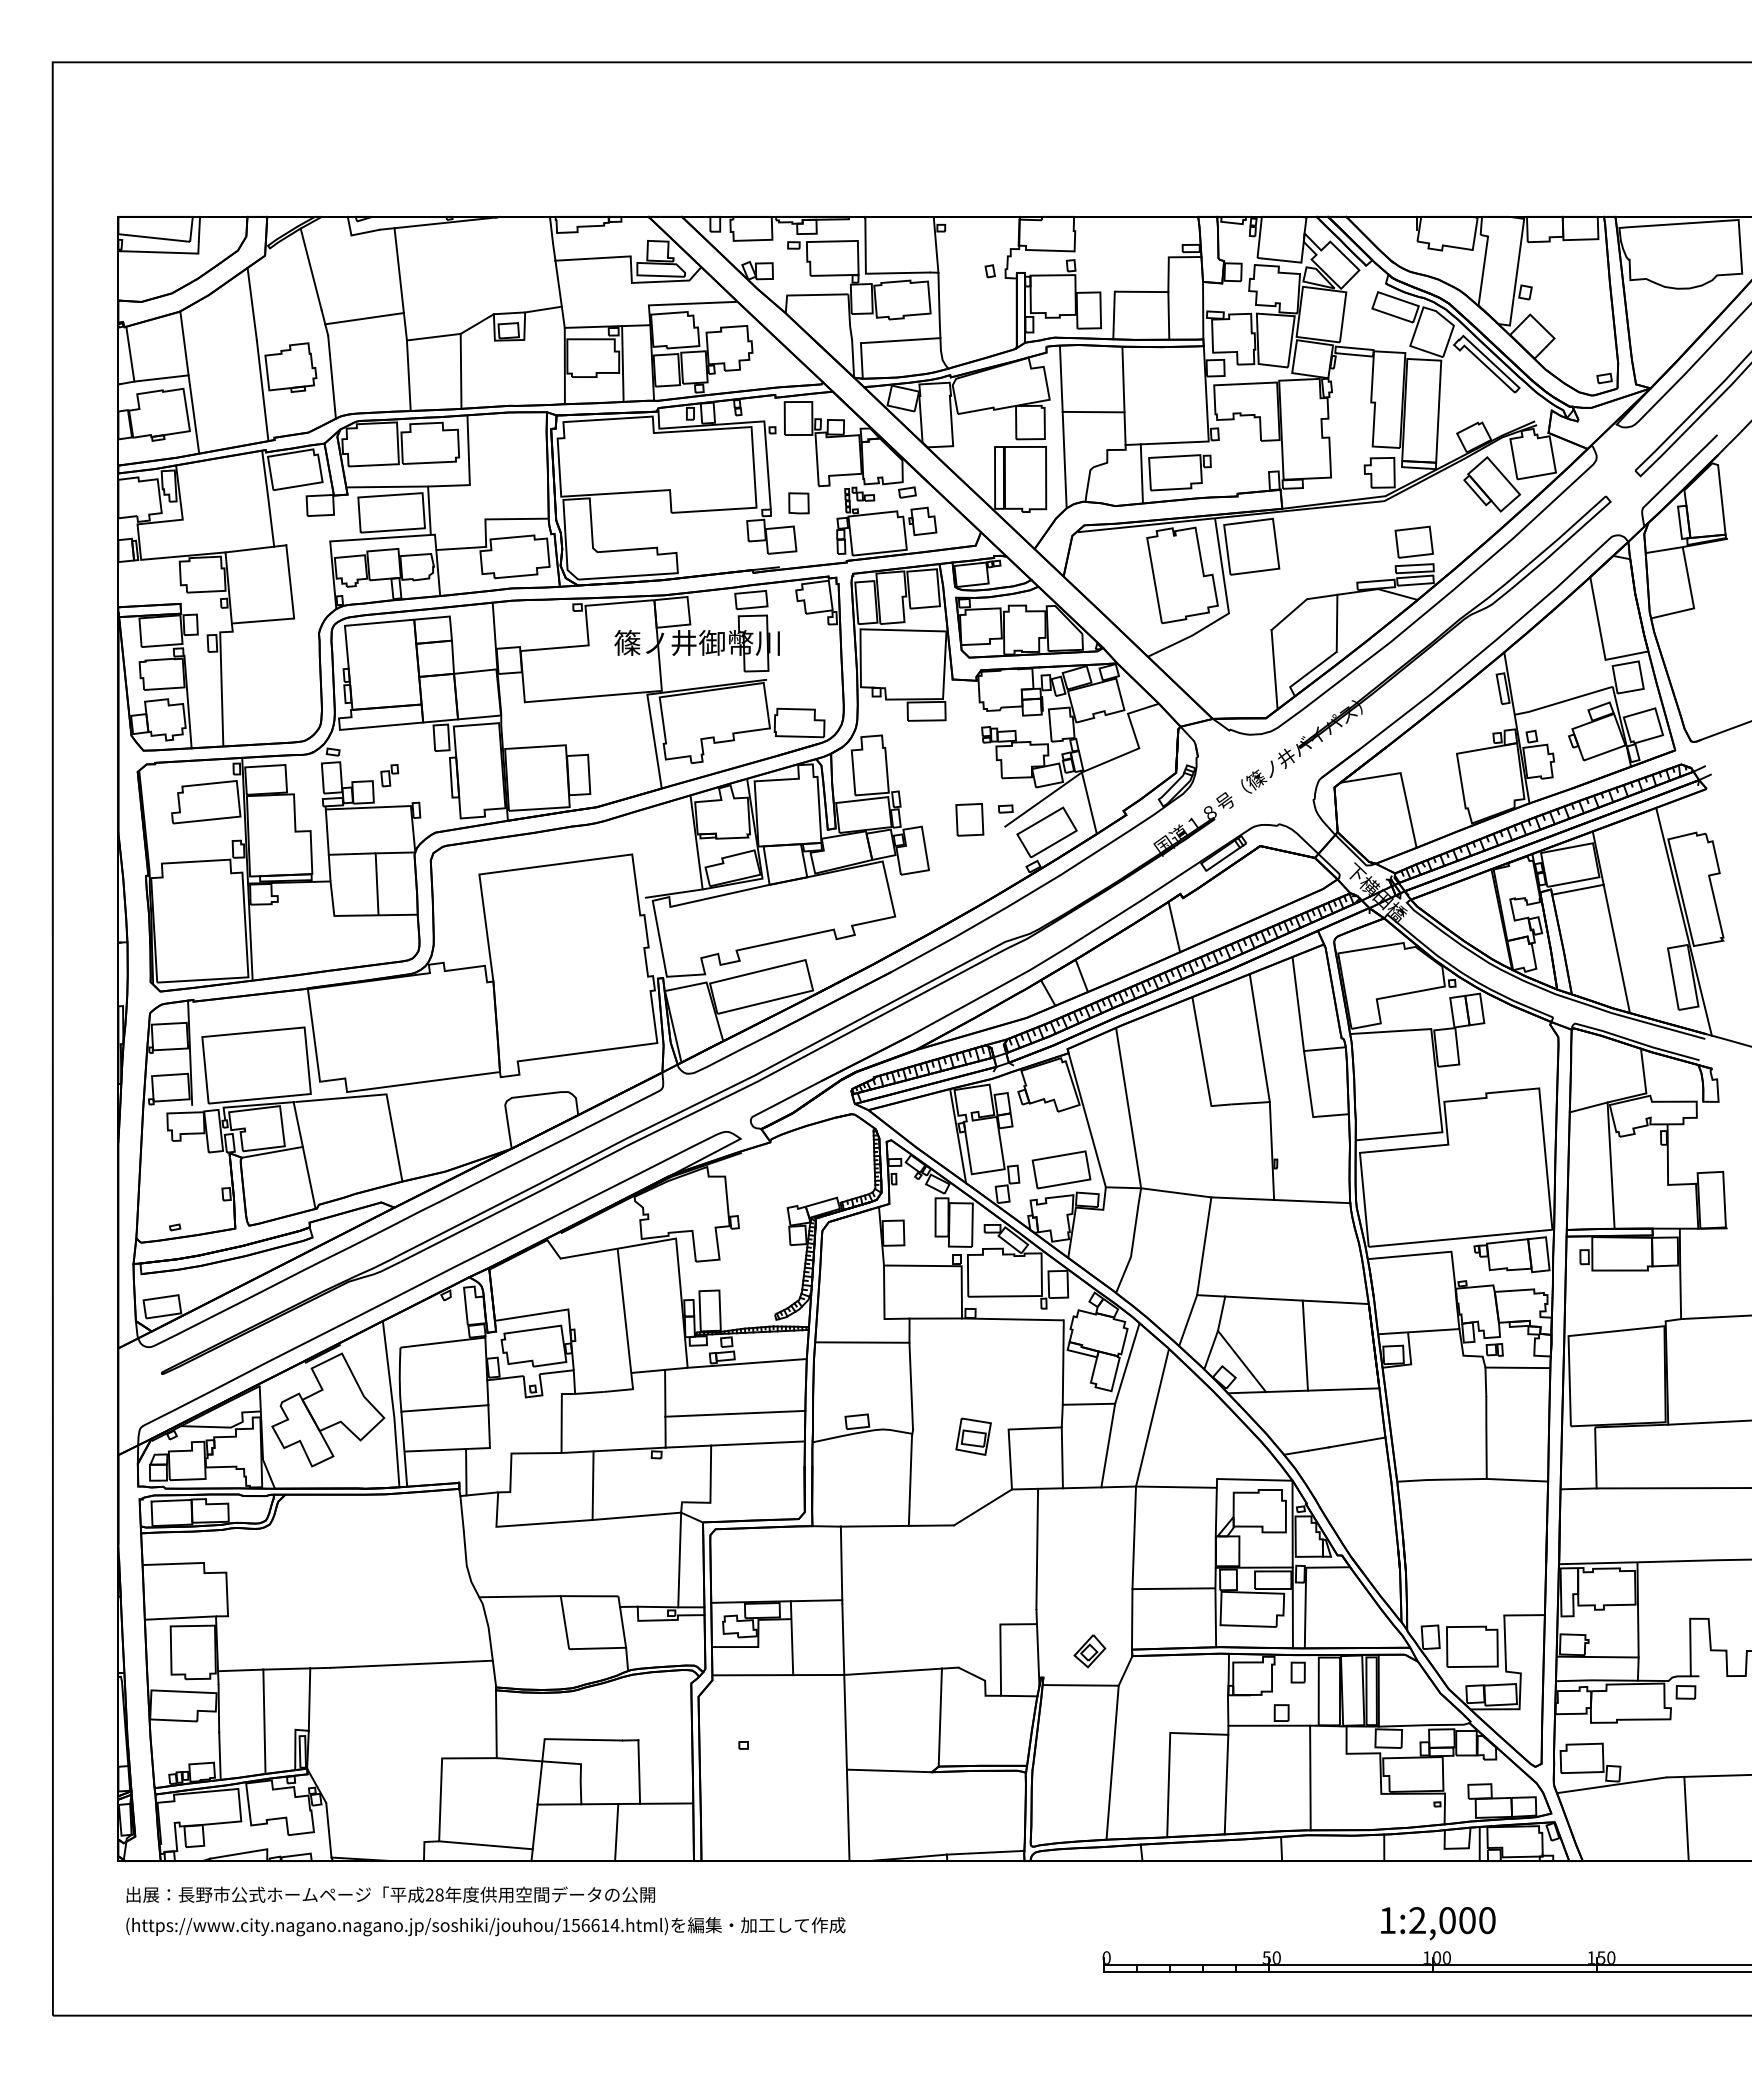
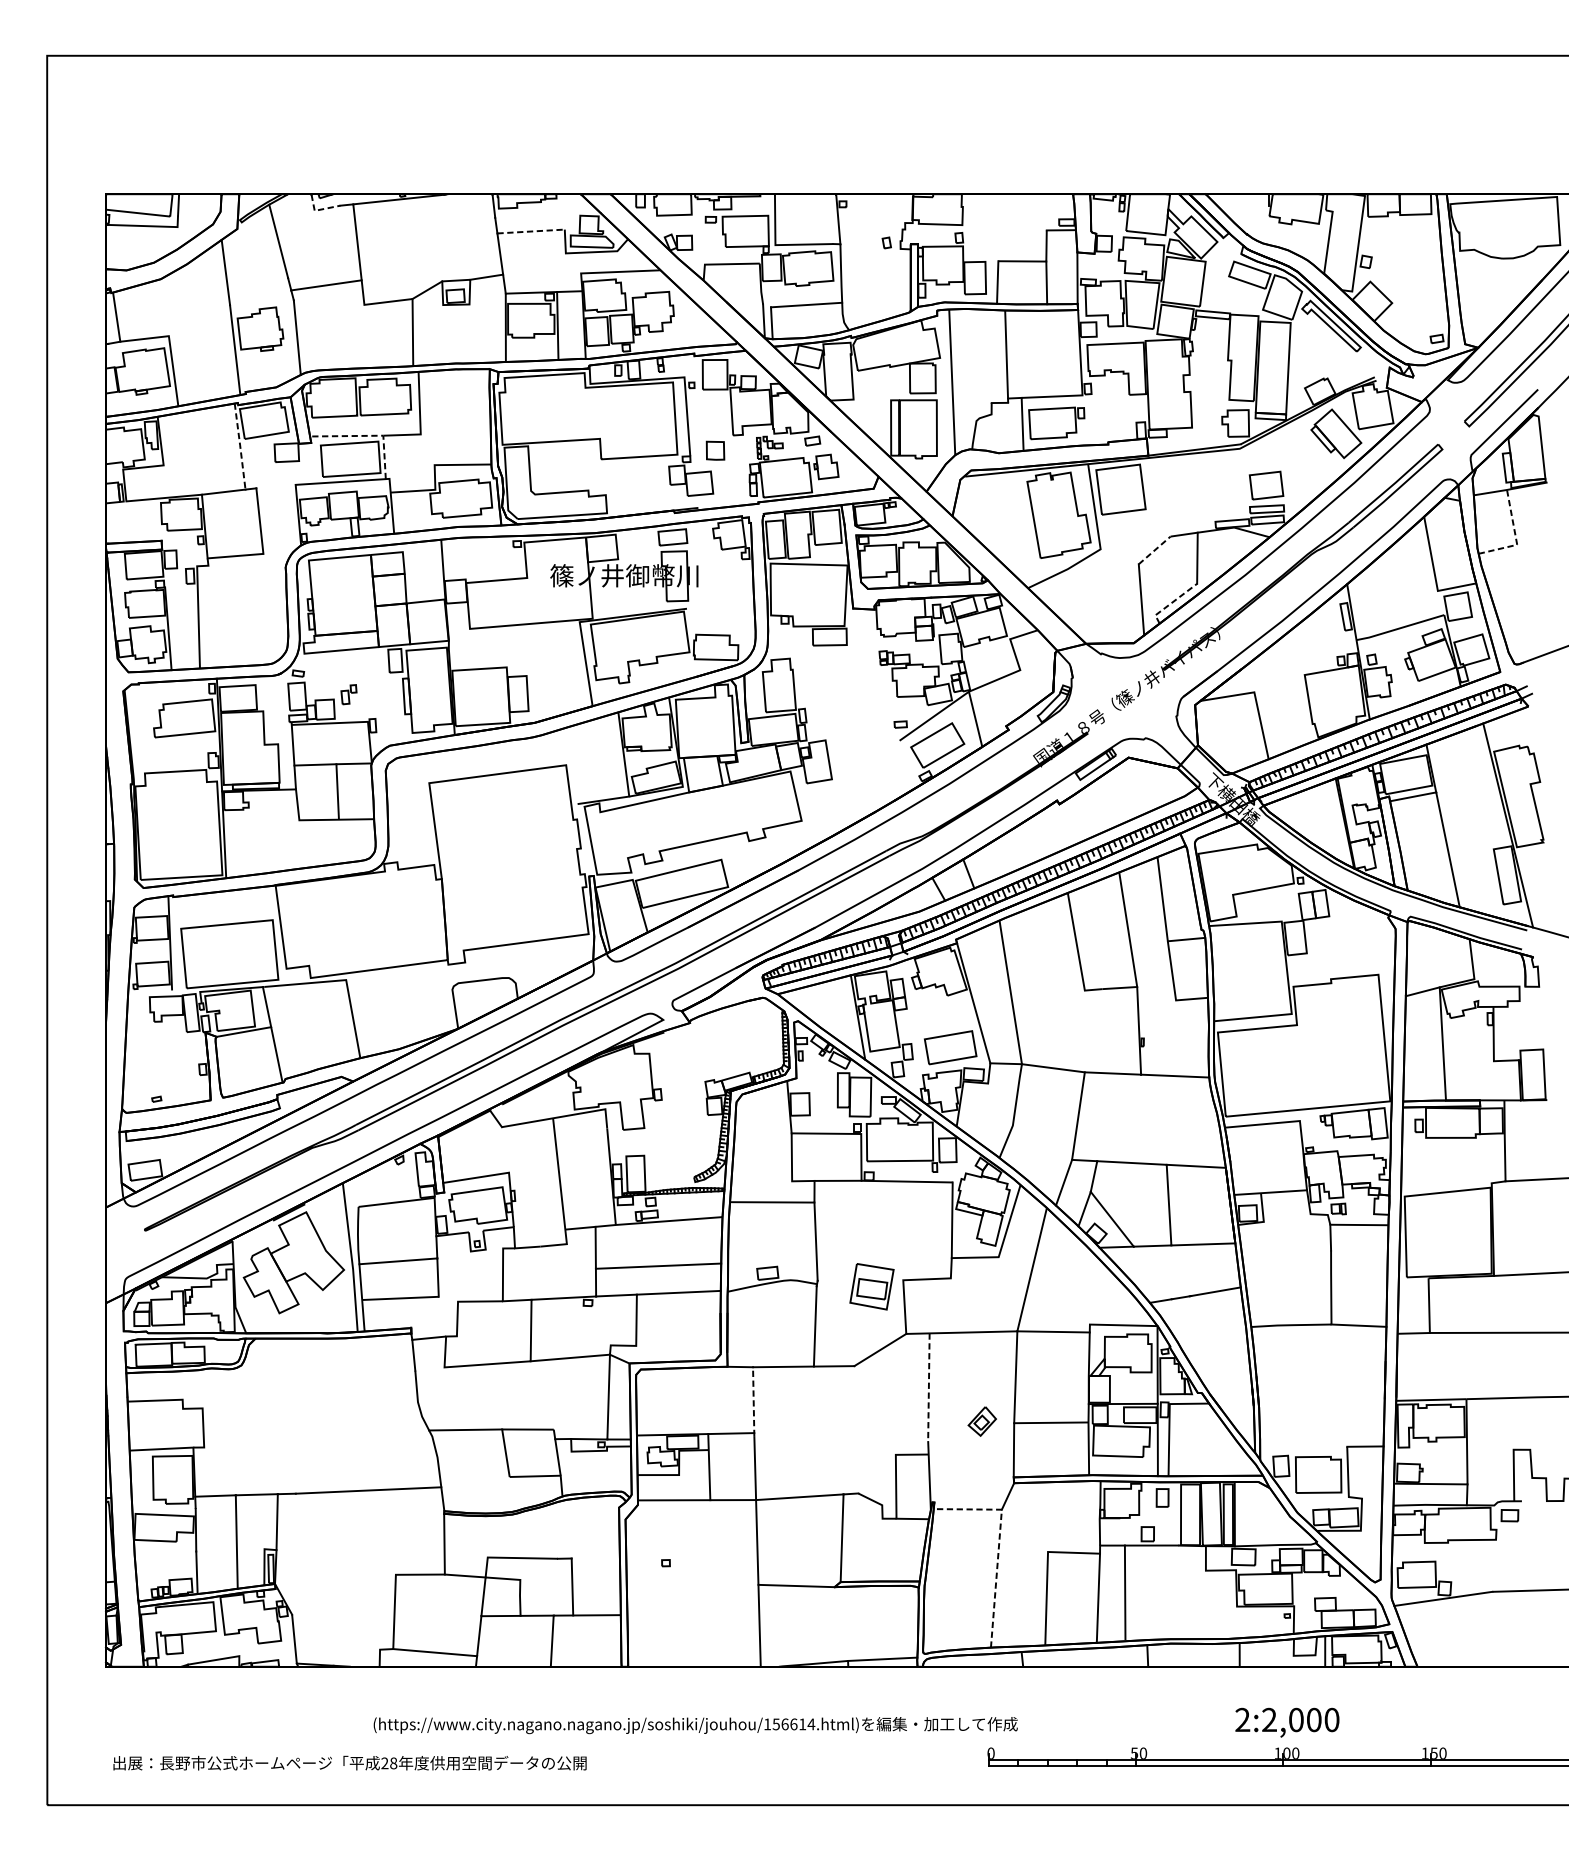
line: (356, 234) -> (319, 209), solid -> dashed
line: (593, 258) -> (531, 231), solid -> dashed
line: (184, 343) -> (165, 307), removed
line: (408, 375) -> (365, 336), removed
line: (1093, 411) -> (979, 368), removed
line: (412, 486) -> (369, 435), solid -> dashed
line: (268, 498) -> (240, 446), solid -> dashed
line: (1692, 599) -> (1515, 536), solid -> dashed
line: (1289, 614) -> (1154, 550), solid -> dashed
line: (1309, 672) -> (1172, 602), solid -> dashed
part: (969, 819) -> (868, 733), removed
line: (1174, 926) -> (1051, 829), removed
part: (973, 1436) -> (871, 1286), size x1.4
line: (1108, 1445) -> (992, 1294), removed
line: (1061, 1457) -> (950, 1305), removed
line: (466, 1472) -> (417, 1318), removed
line: (1037, 1549) -> (929, 1387), solid -> dashed
line: (841, 1564) -> (753, 1401), solid -> dashed
part: (1089, 1651) -> (981, 1421), moved
line: (1115, 1723) -> (998, 1543), solid -> dashed
line: (1310, 1777) -> (1125, 1591), moved
line: (1686, 1818) -> (1510, 1628), removed
text: (390, 1894) -> (349, 1762), moved
text: (1387, 1920) -> (1242, 1719), 1:2,000 -> 2:2,000
text: (485, 1926) -> (695, 1725), moved

